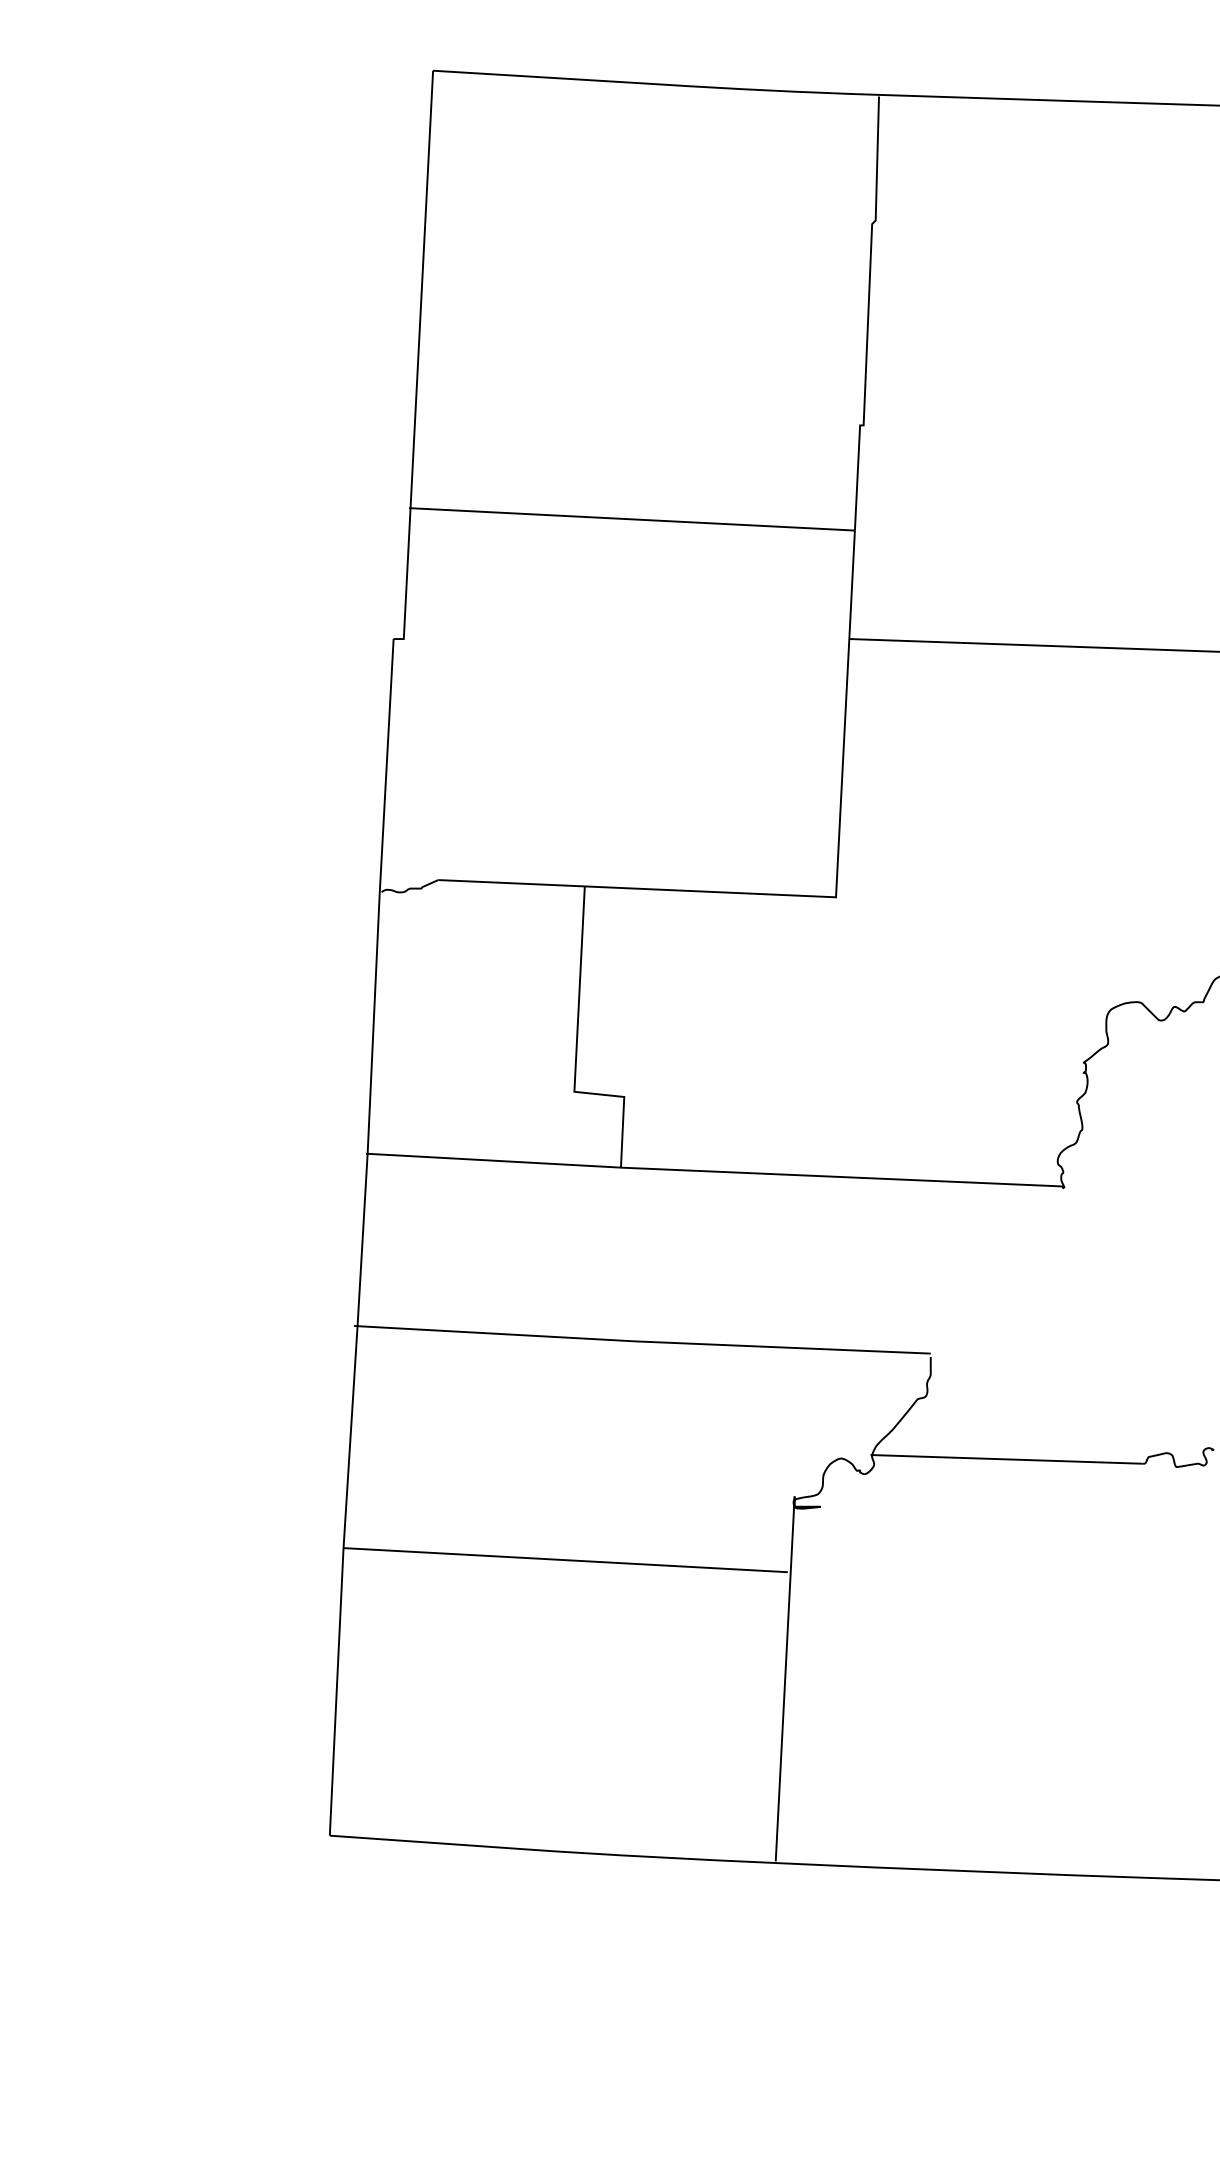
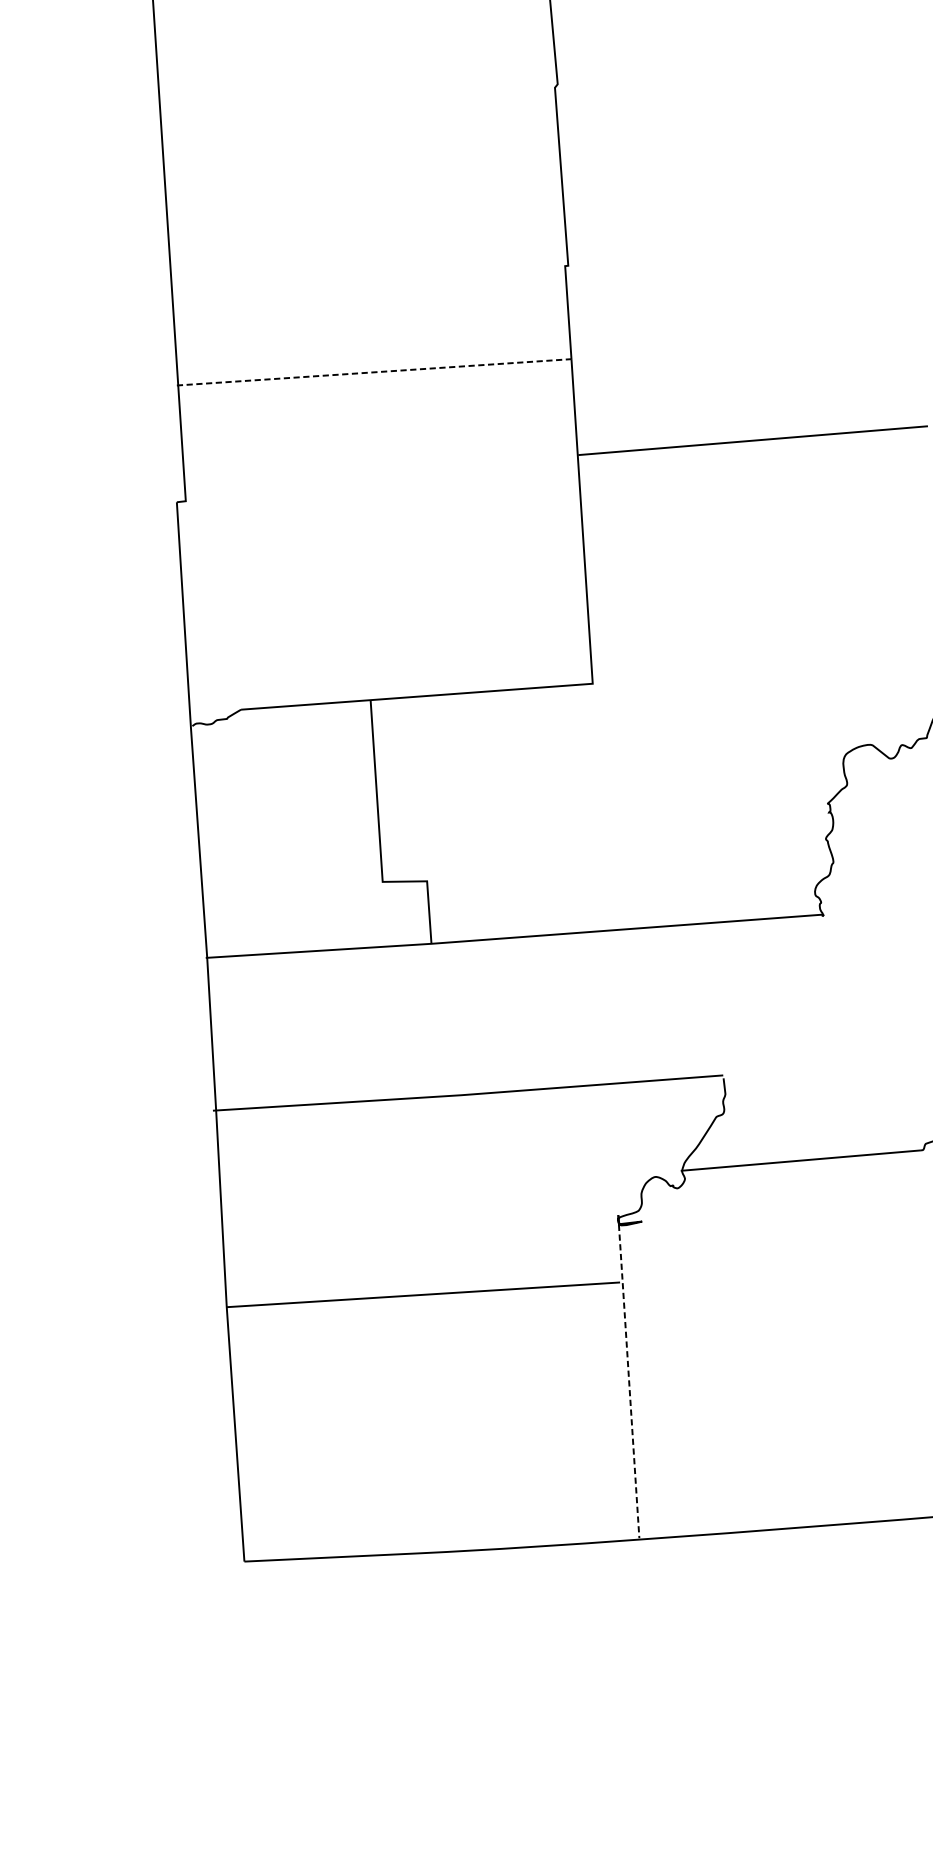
line: (632, 519) -> (374, 372), solid -> dashed
line: (785, 1678) -> (629, 1376), solid -> dashed

